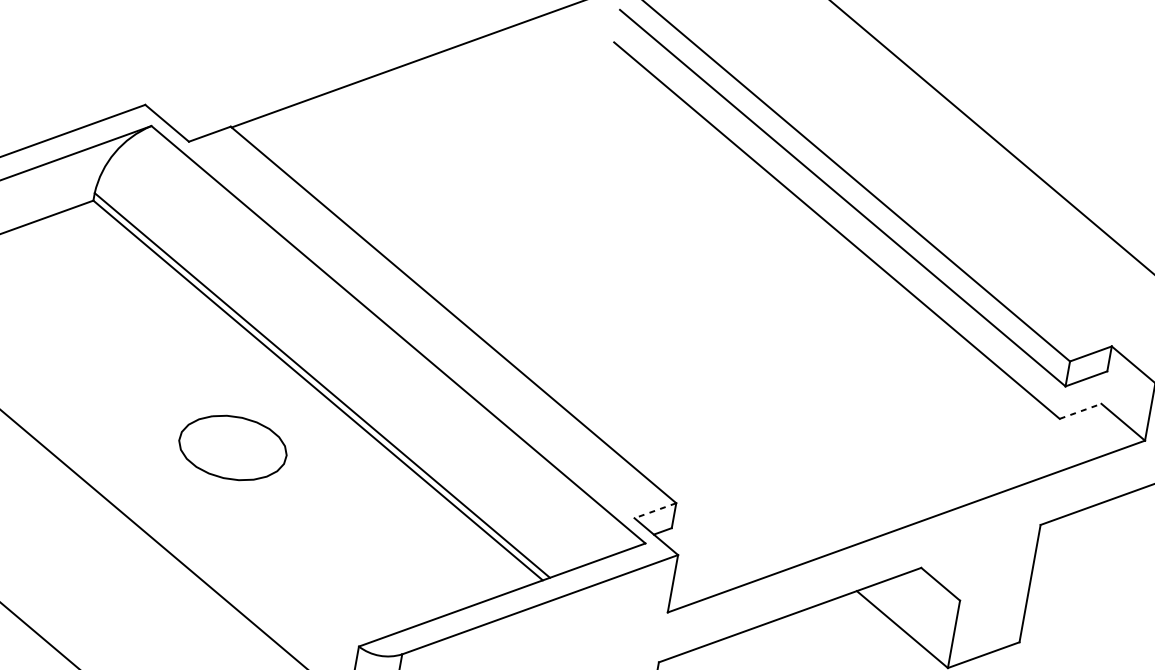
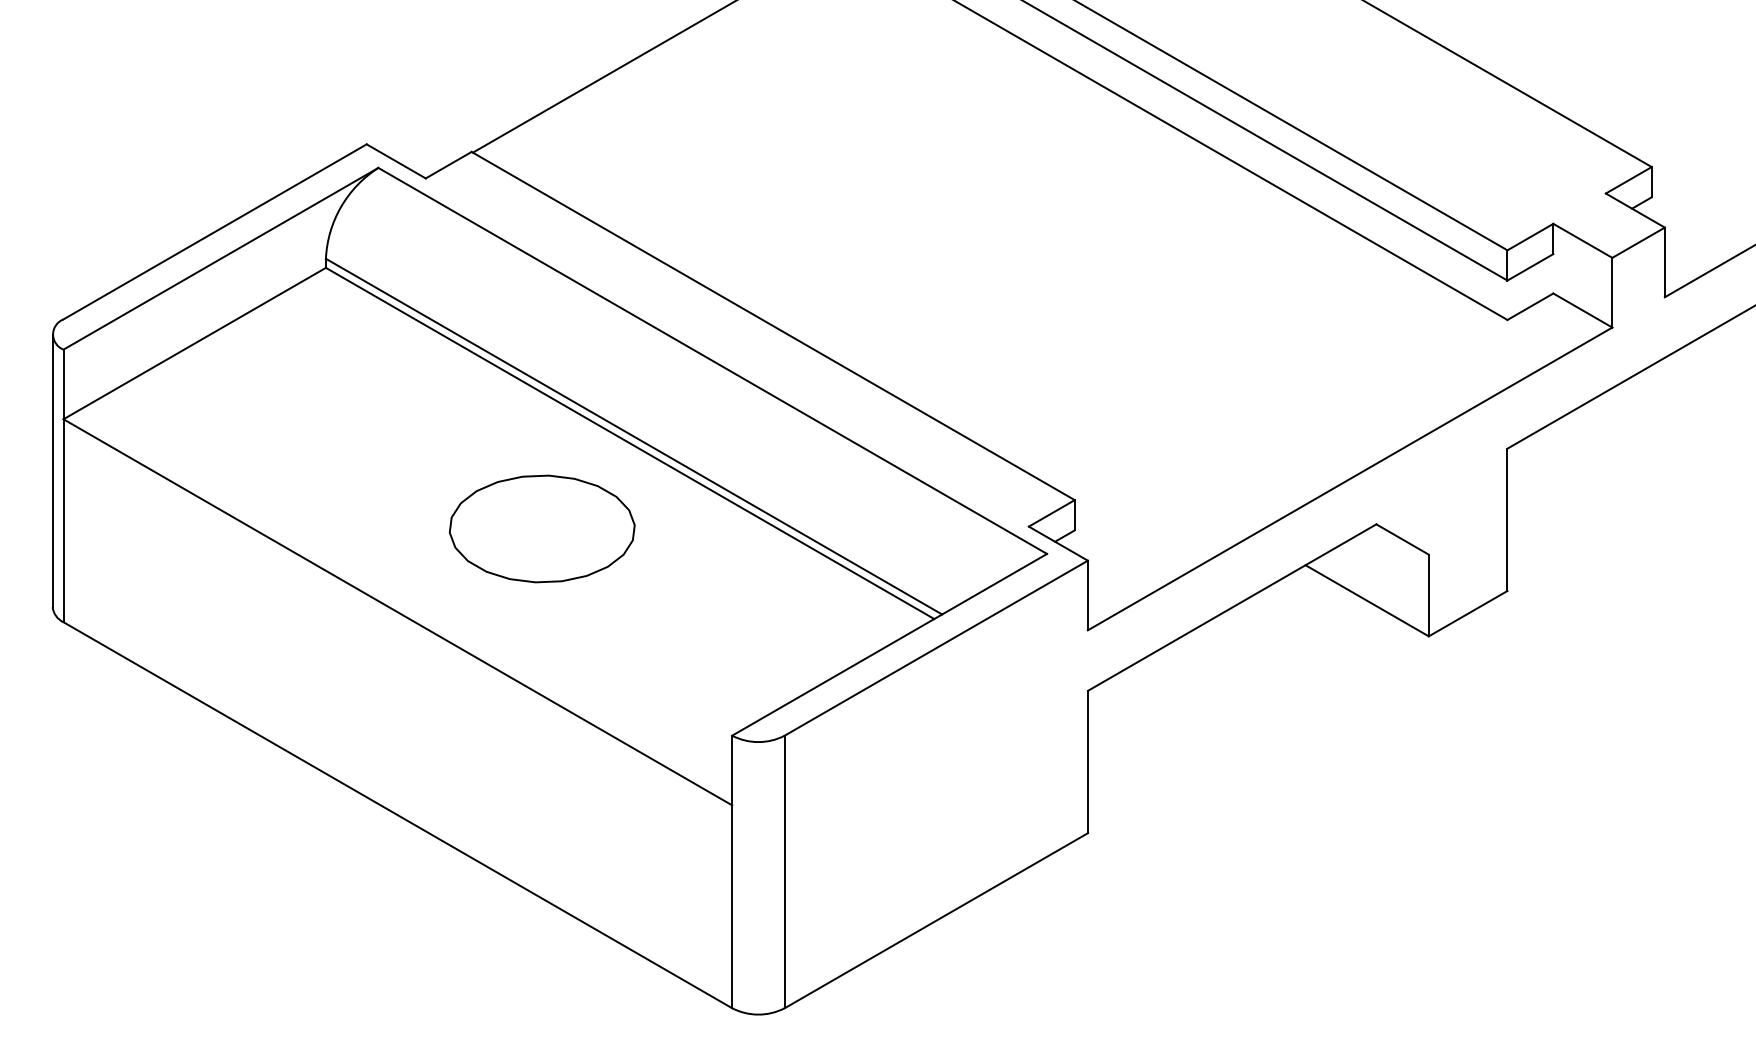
line: (1080, 411) -> (1530, 306), dashed -> solid
part: (232, 447) -> (541, 528), size x1.43
line: (655, 510) -> (1051, 513), dashed -> solid

